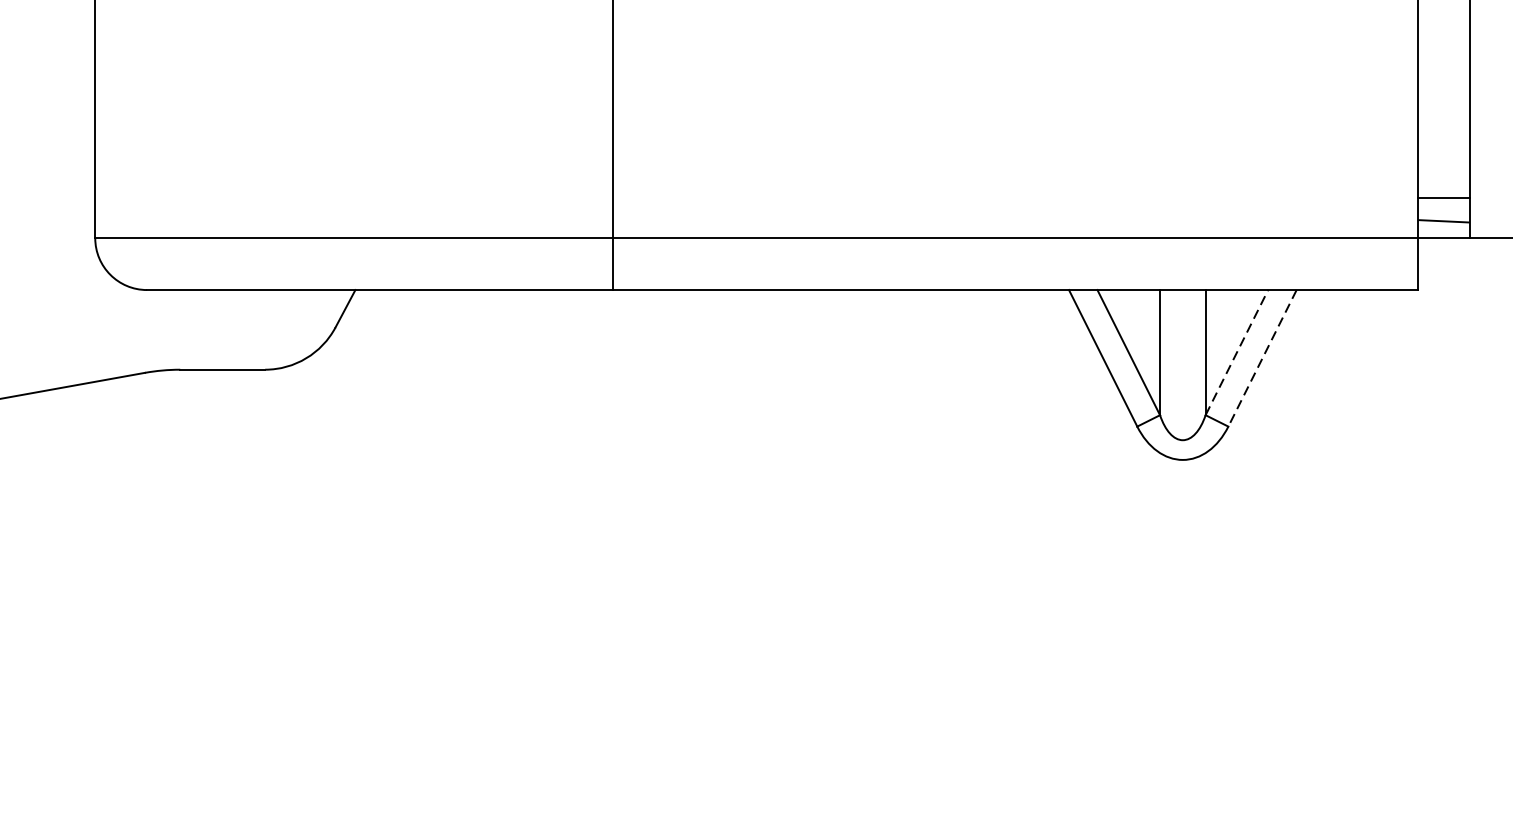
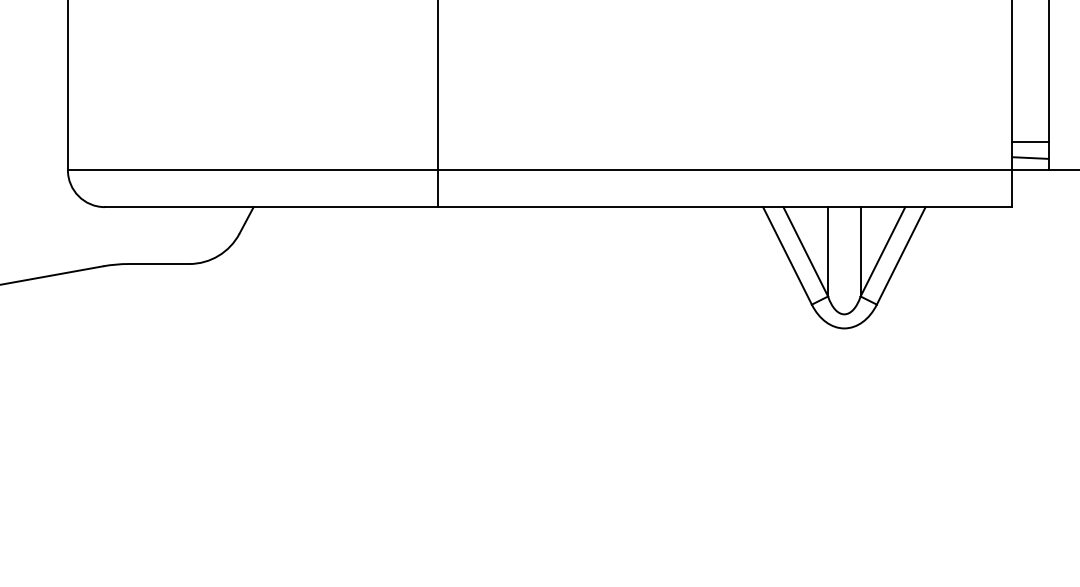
line: (1236, 352) -> (882, 251), dashed -> solid
line: (1262, 357) -> (901, 255), dashed -> solid

